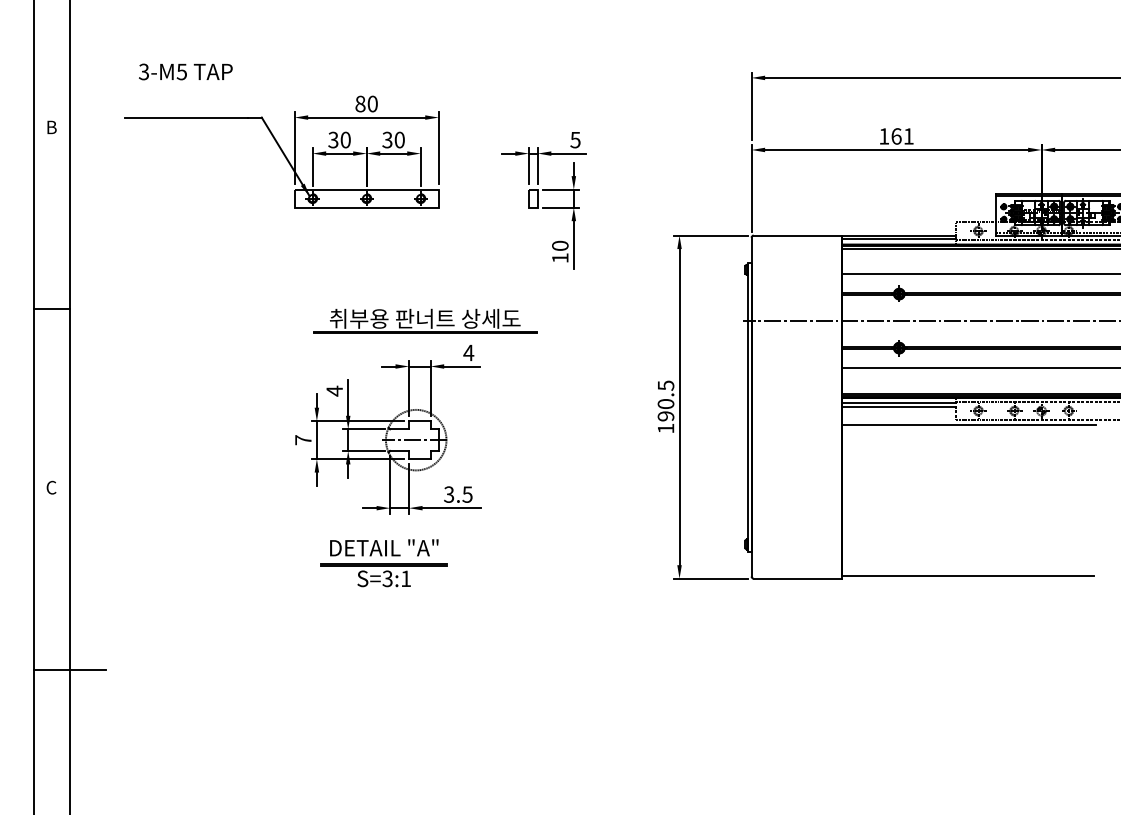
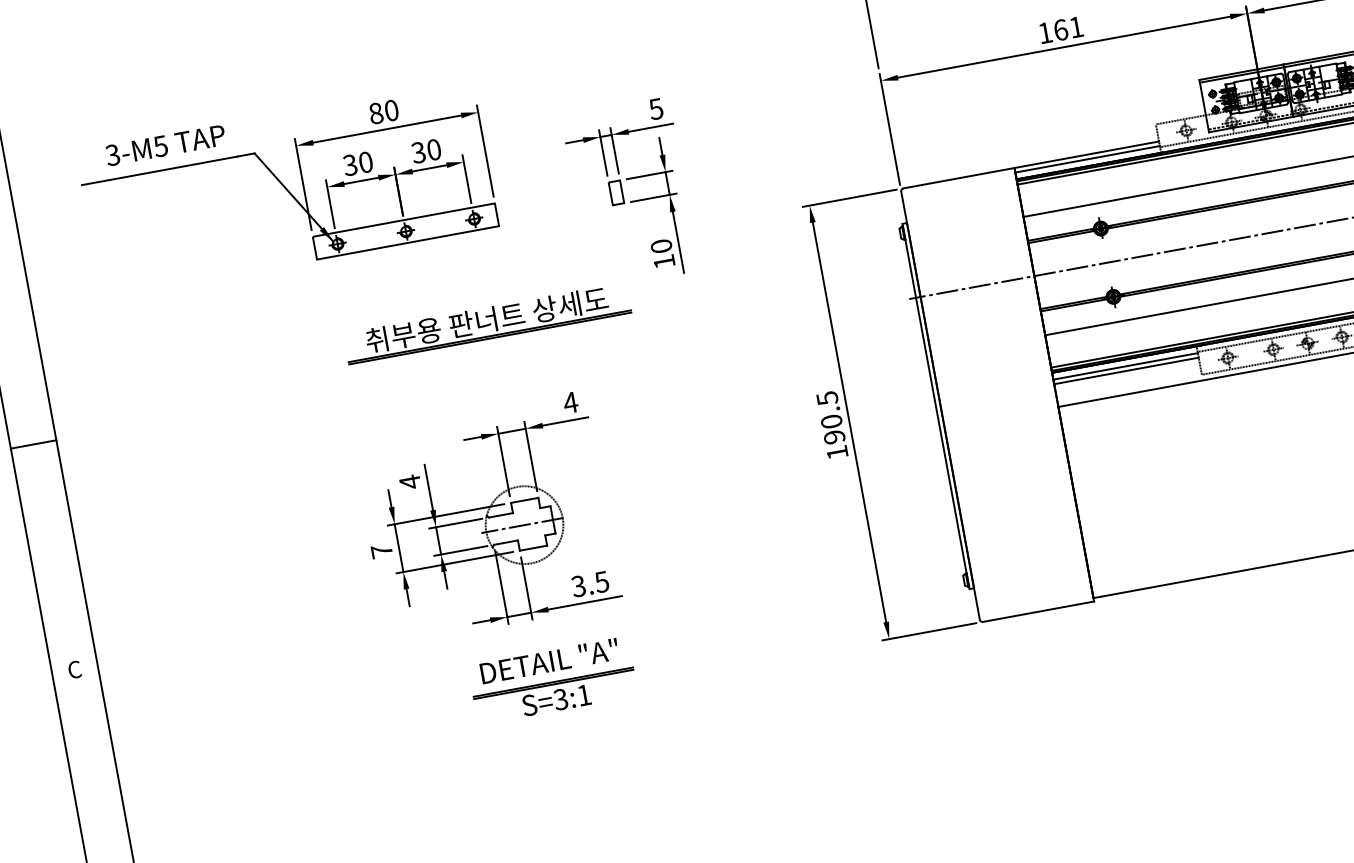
text: (185, 71) -> (165, 144), moved
part: (425, 320) -> (487, 322), moved
part: (383, 563) -> (552, 681), moved

